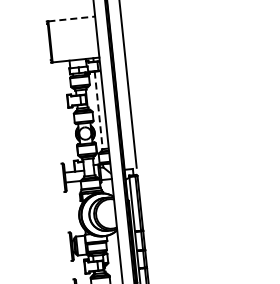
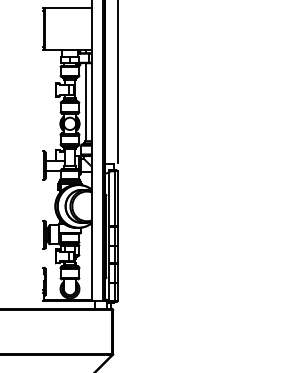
line: (72, 18) -> (68, 8), dashed -> solid
line: (98, 110) -> (85, 102), dashed -> solid

